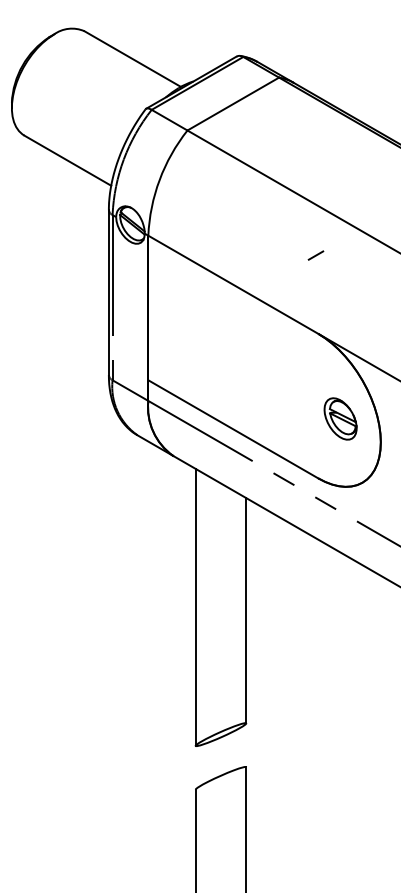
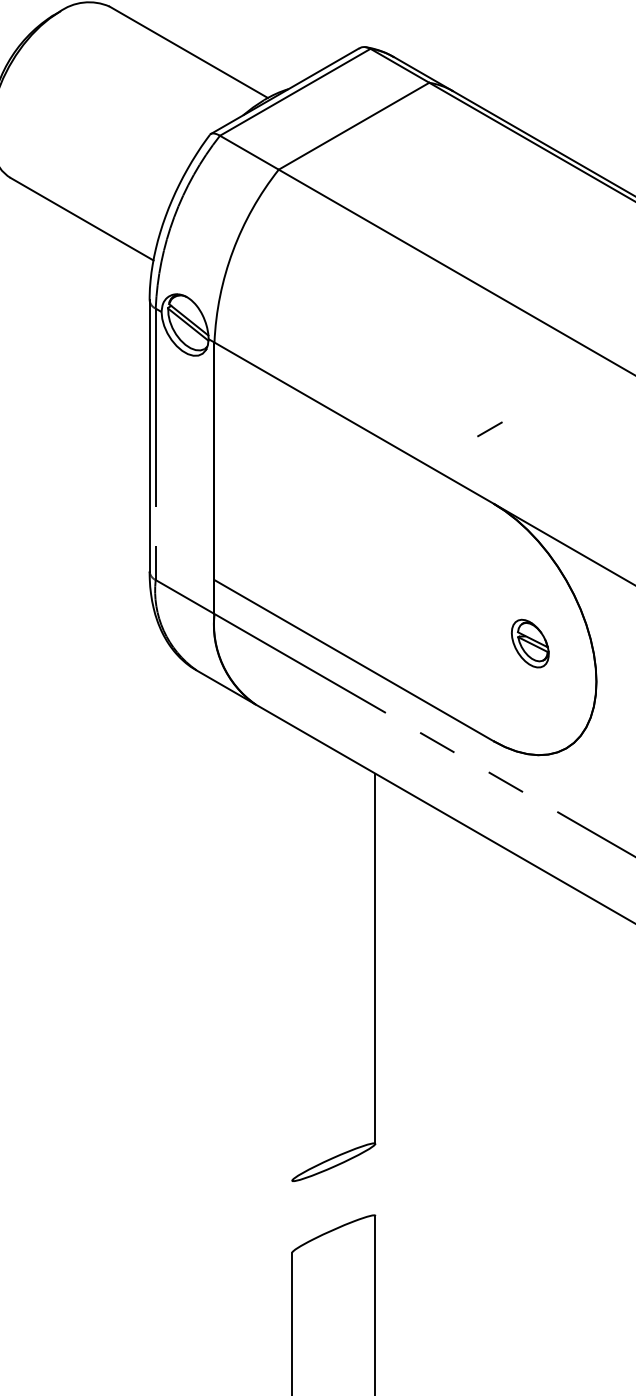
line: (315, 255) -> (489, 429), moved
part: (340, 418) -> (530, 642), size x0.7
line: (195, 606) -> (291, 951), removed

